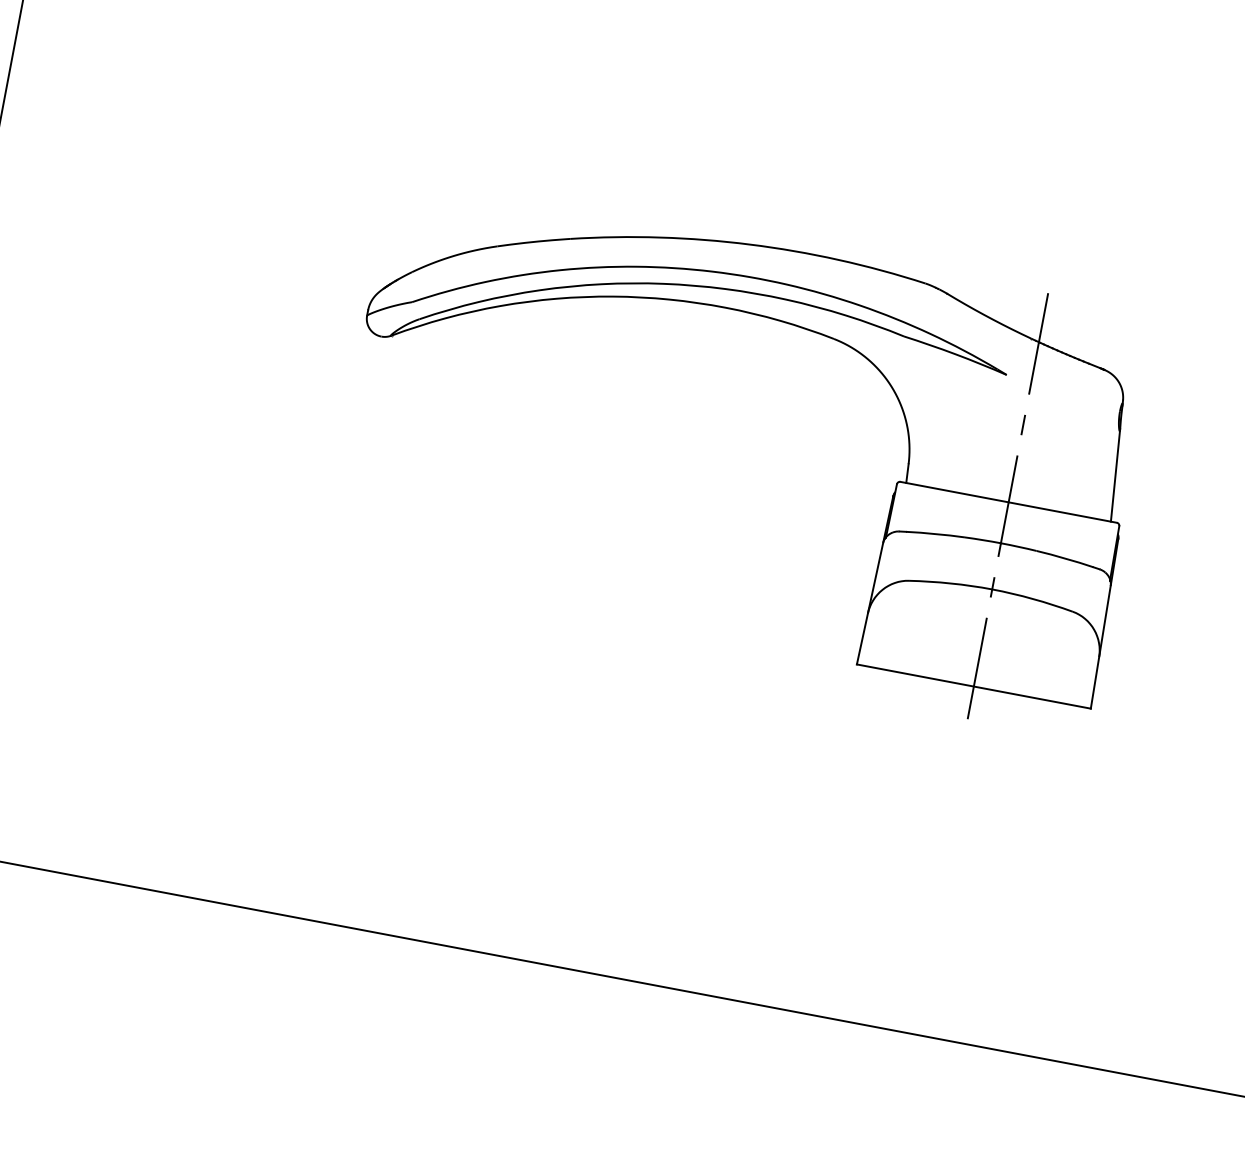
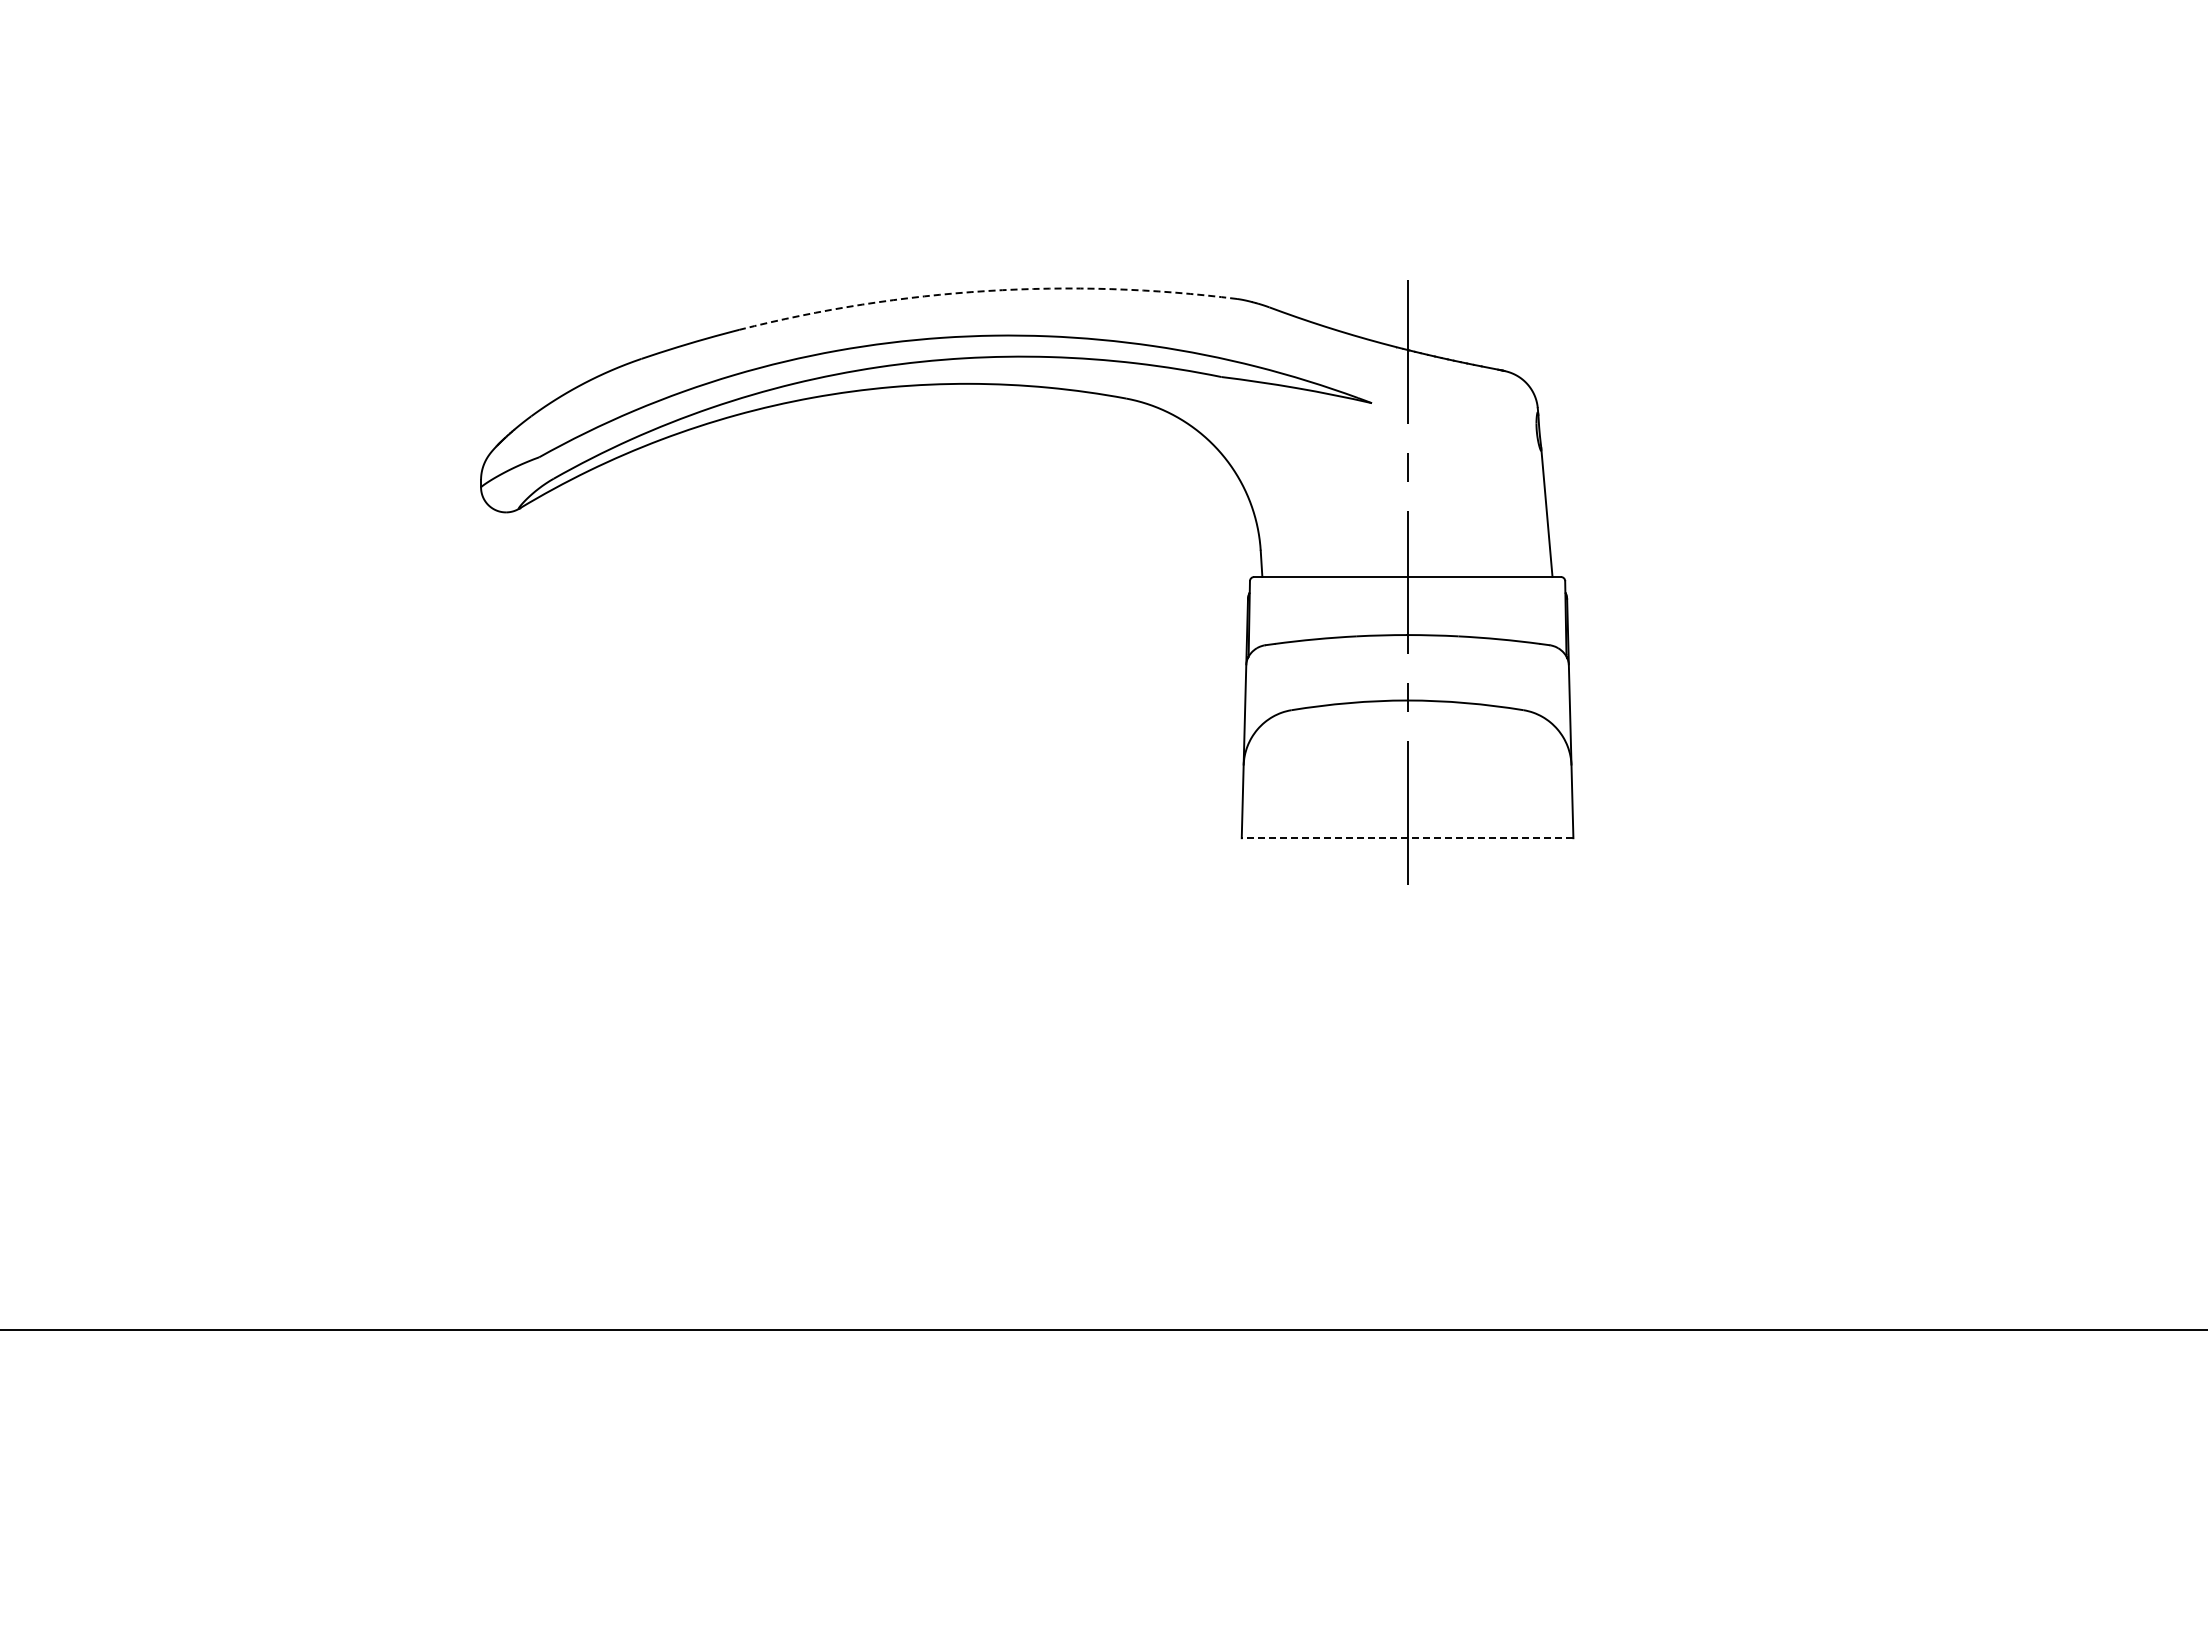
arc: (749, 244) -> (986, 291), solid -> dashed
line: (973, 686) -> (1407, 838), solid -> dashed

